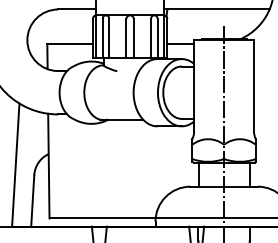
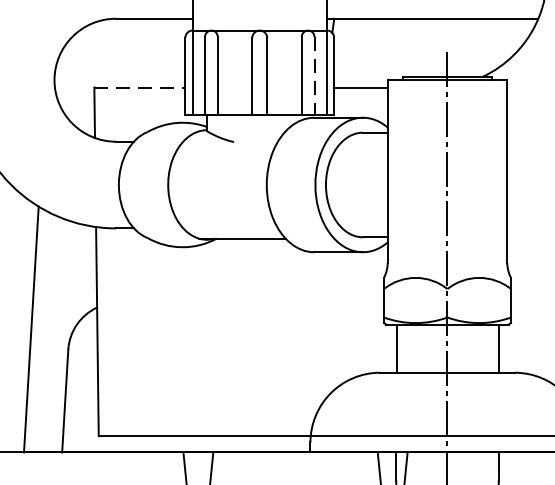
line: (157, 38) -> (314, 76), solid -> dashed
line: (70, 43) -> (140, 86), solid -> dashed

